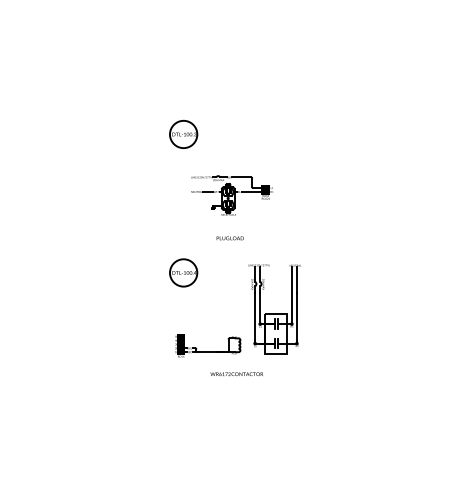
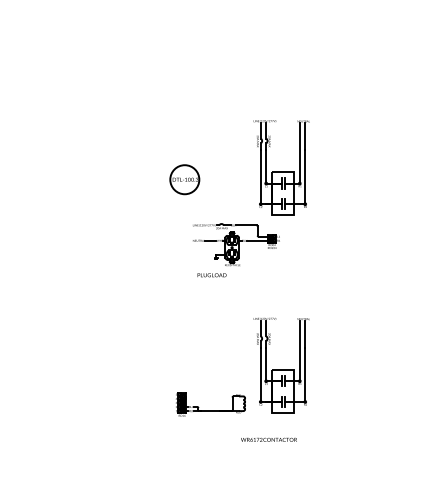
part: (274, 123) -> (281, 168), added
text: (229, 238) -> (211, 275), moved
part: (183, 272) -> (184, 326), removed
text: (236, 373) -> (268, 439), moved

